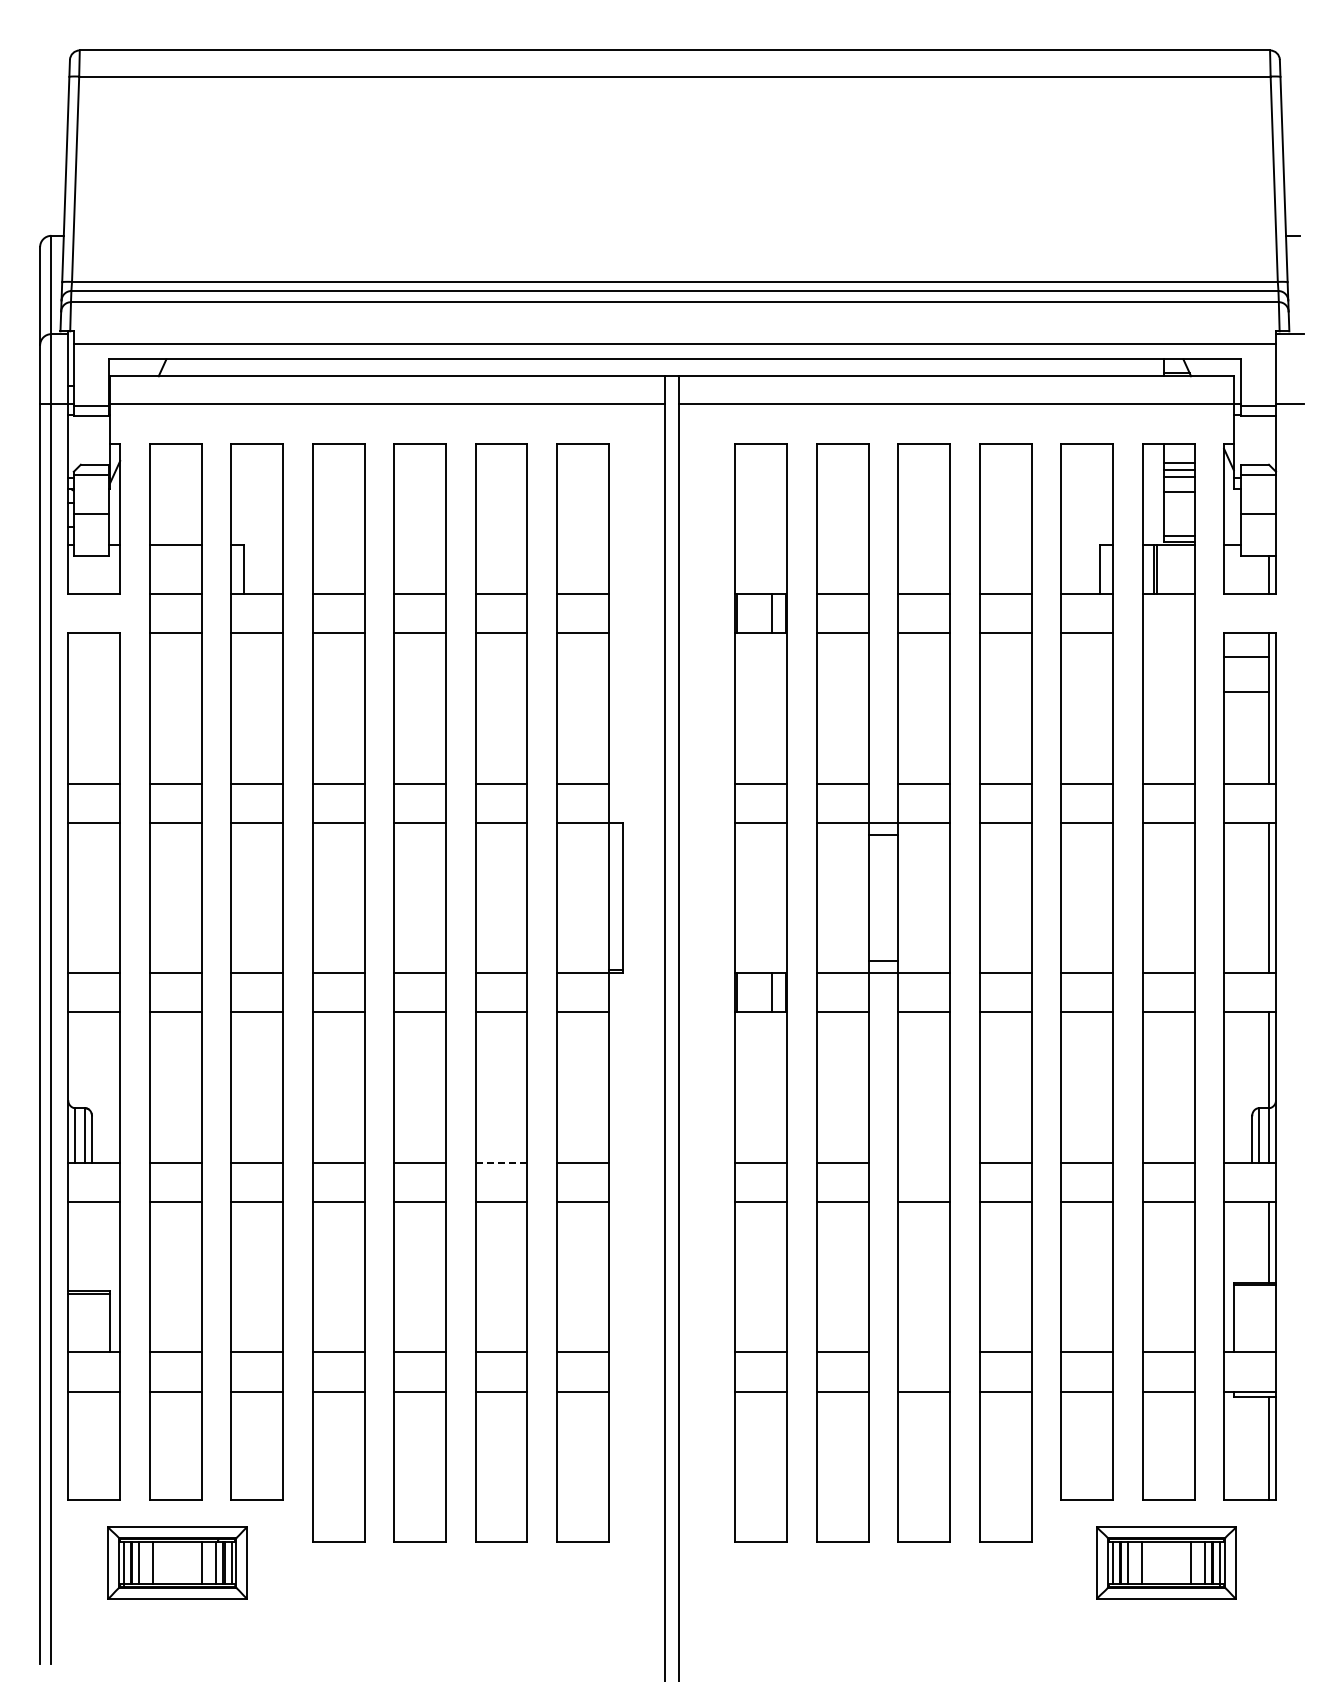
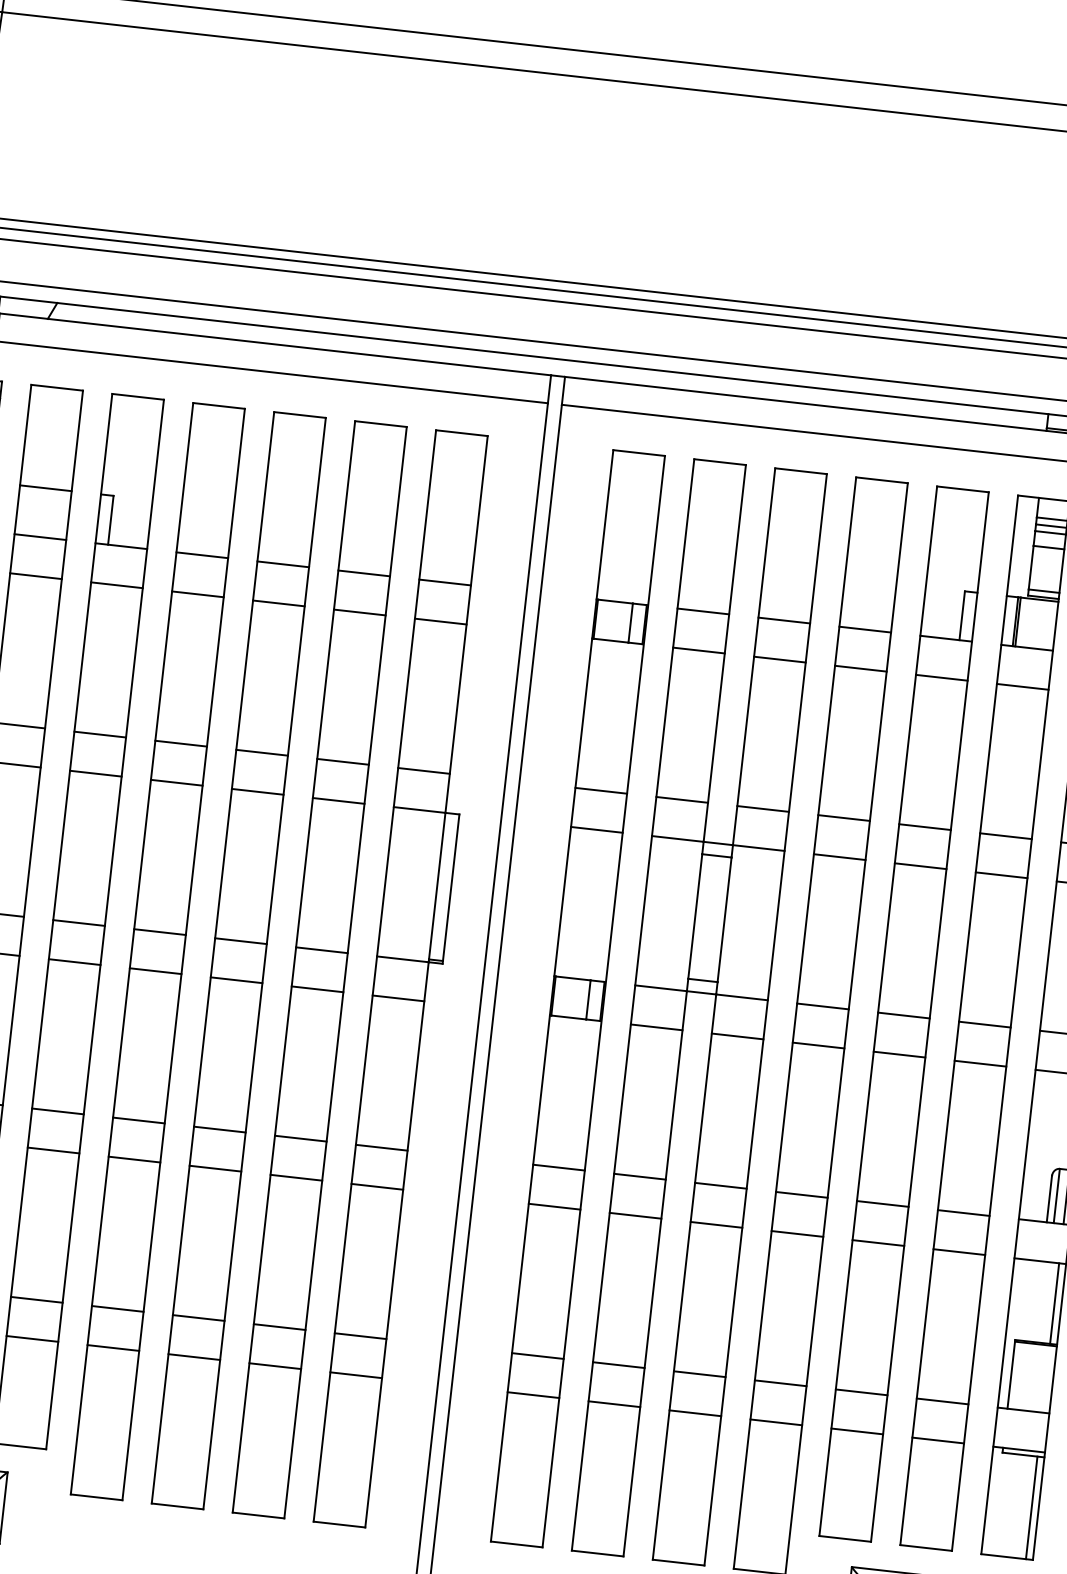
line: (1168, 633) -> (1022, 687), added
line: (501, 1162) -> (300, 1138), dashed -> solid
line: (924, 1162) -> (721, 1185), added
line: (924, 1352) -> (700, 1374), added

